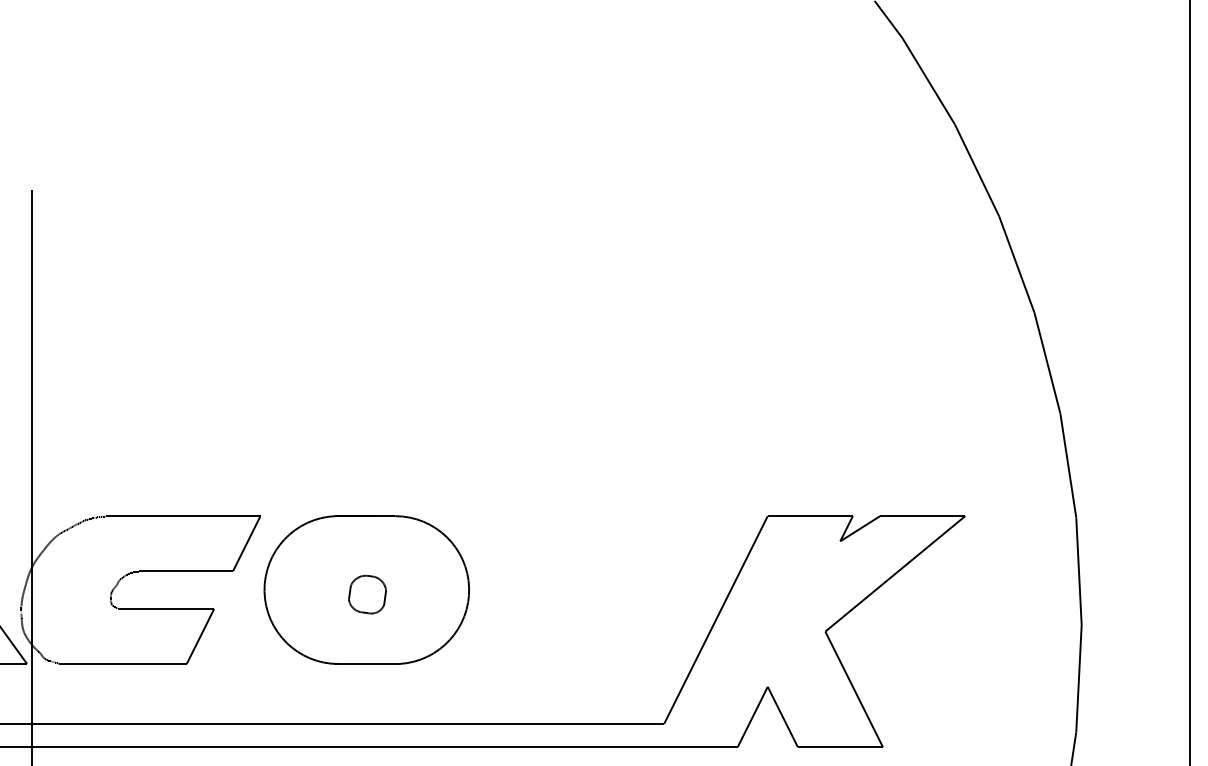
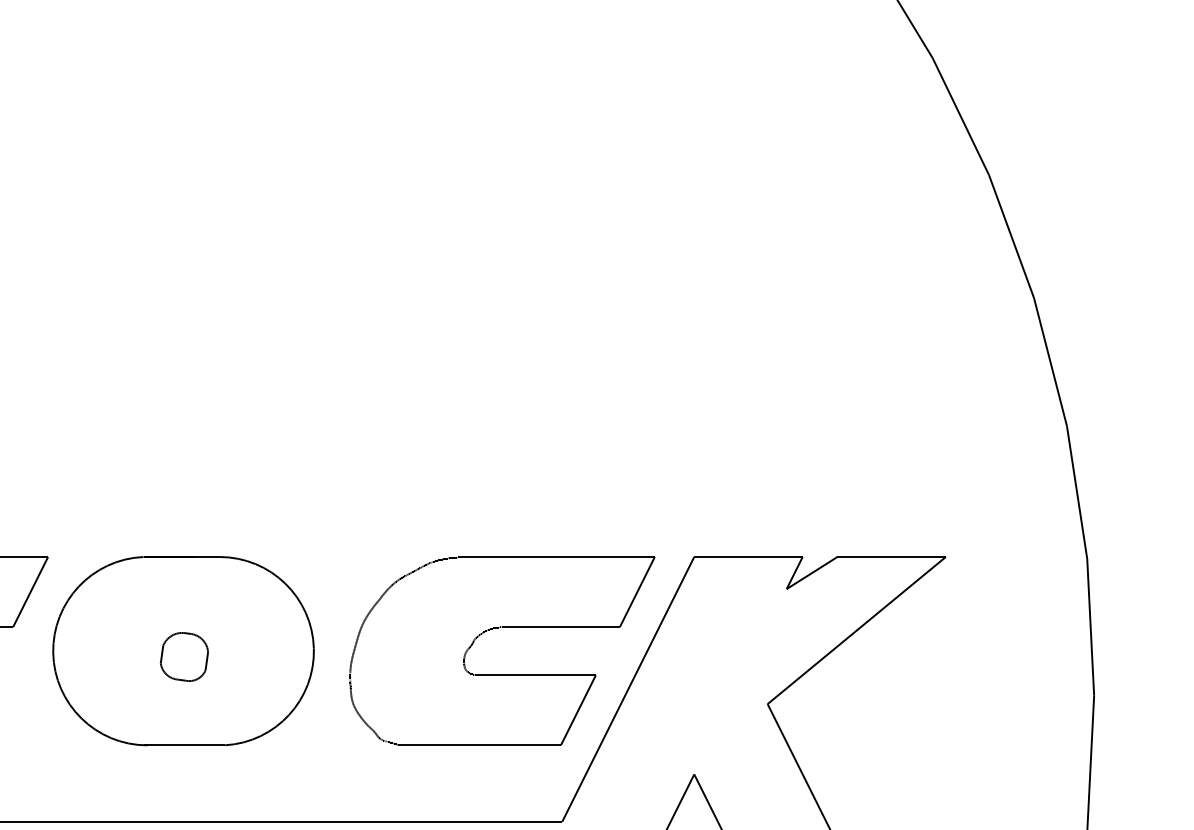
part: (614, 572) -> (499, 628), added

